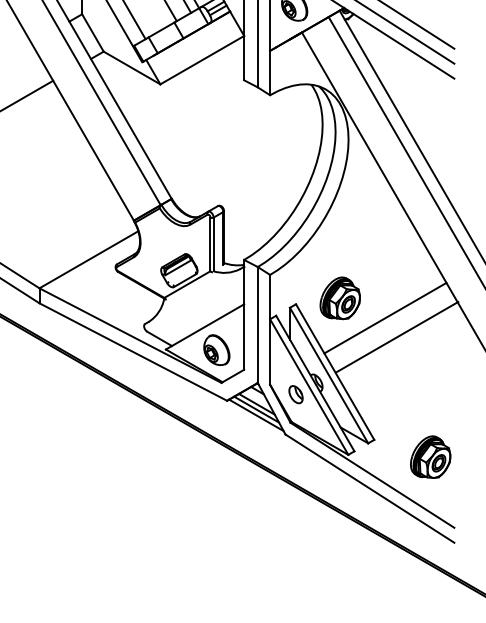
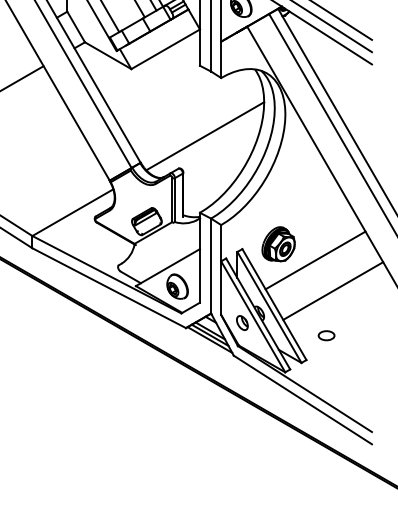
line: (250, 166) -> (205, 136), added
line: (397, 336) -> (333, 290), moved
part: (398, 409) -> (326, 335), added
part: (430, 457) -> (352, 374), removed

